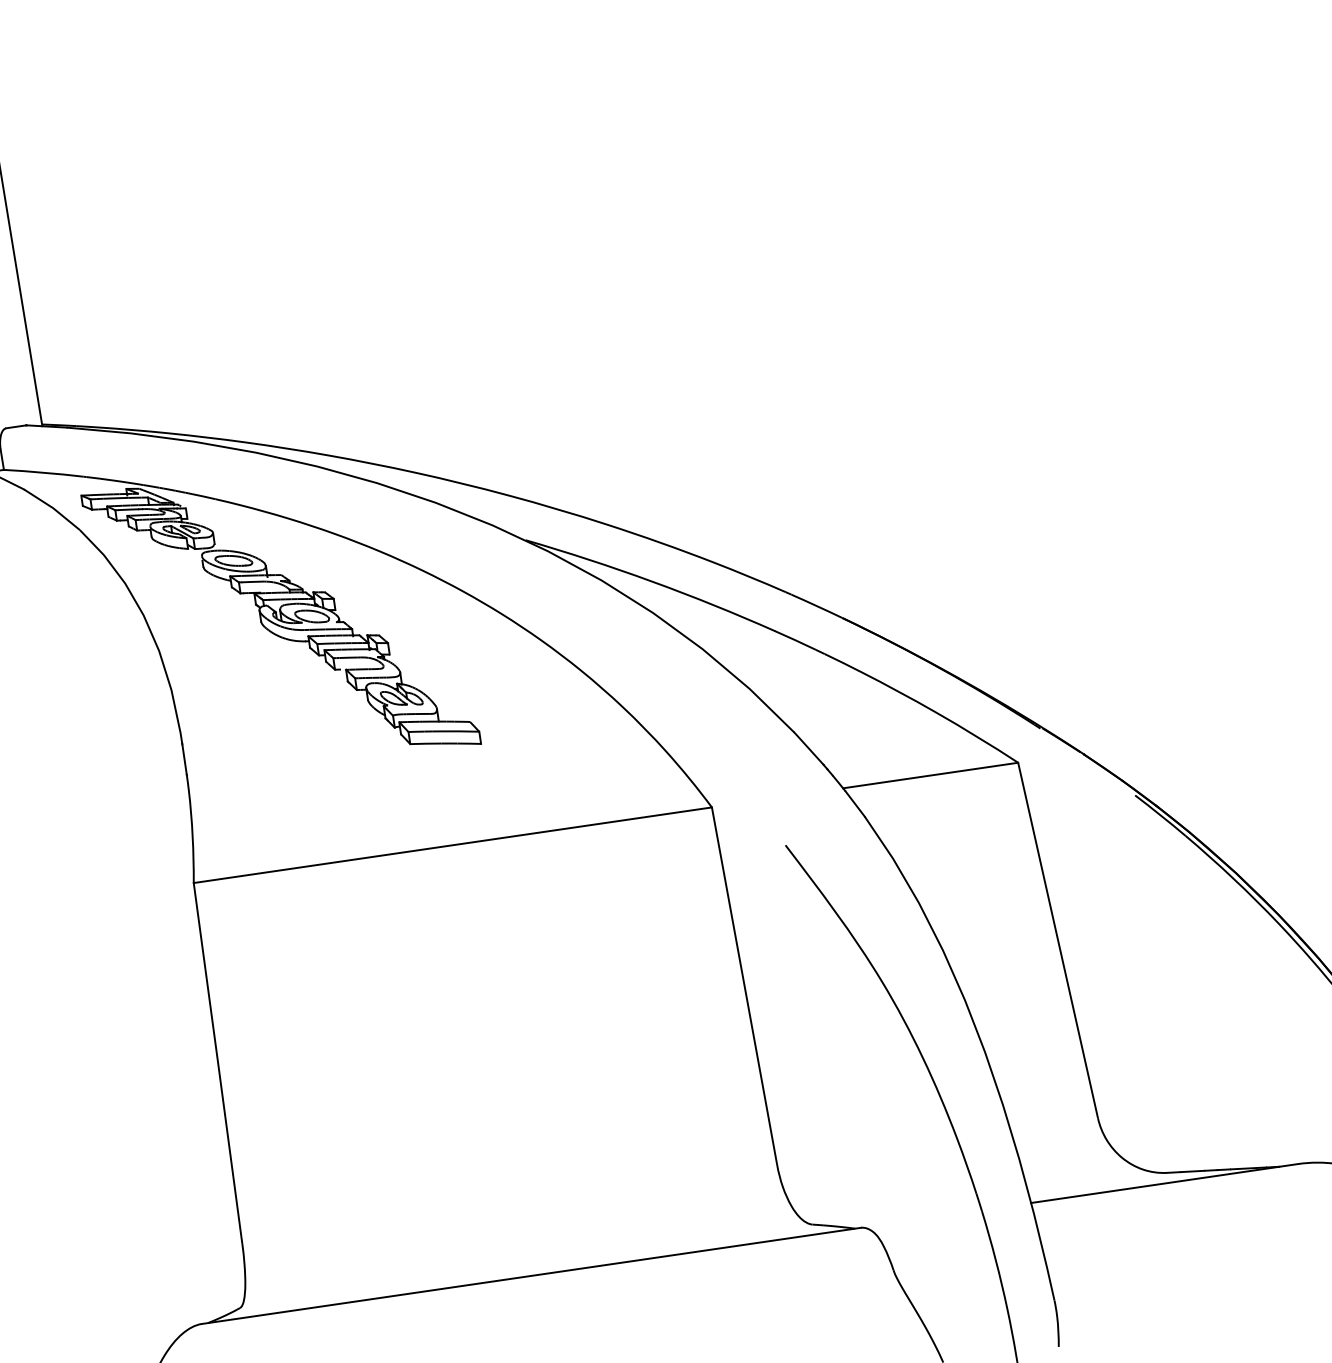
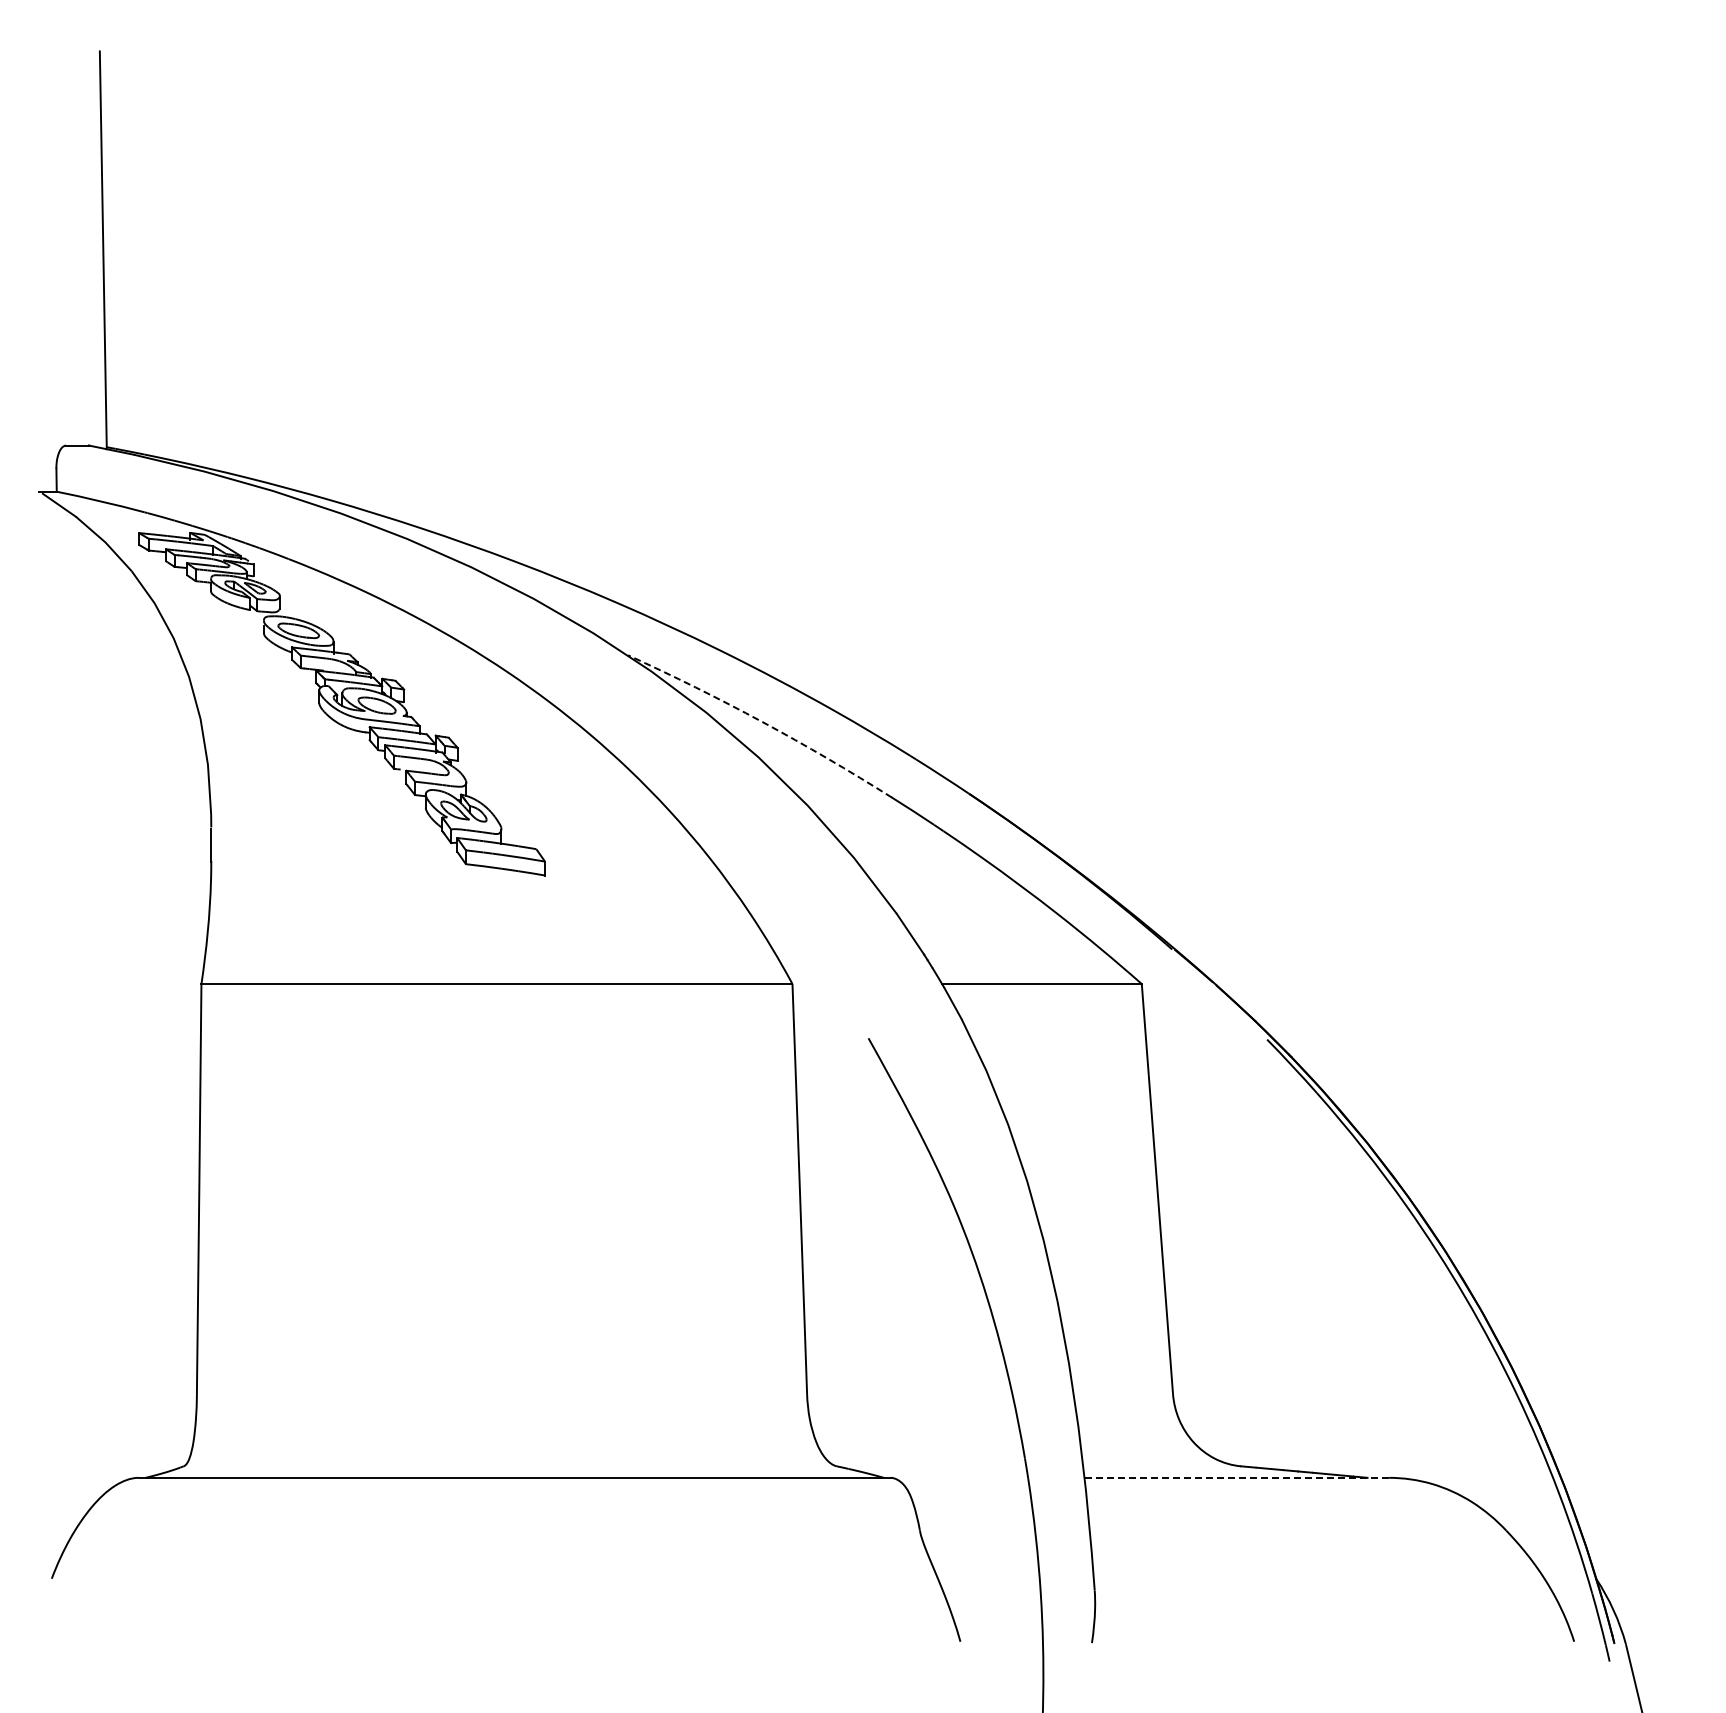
arc: (652, 581) -> (762, 721), solid -> dashed
line: (1164, 1183) -> (1236, 1477), solid -> dashed

